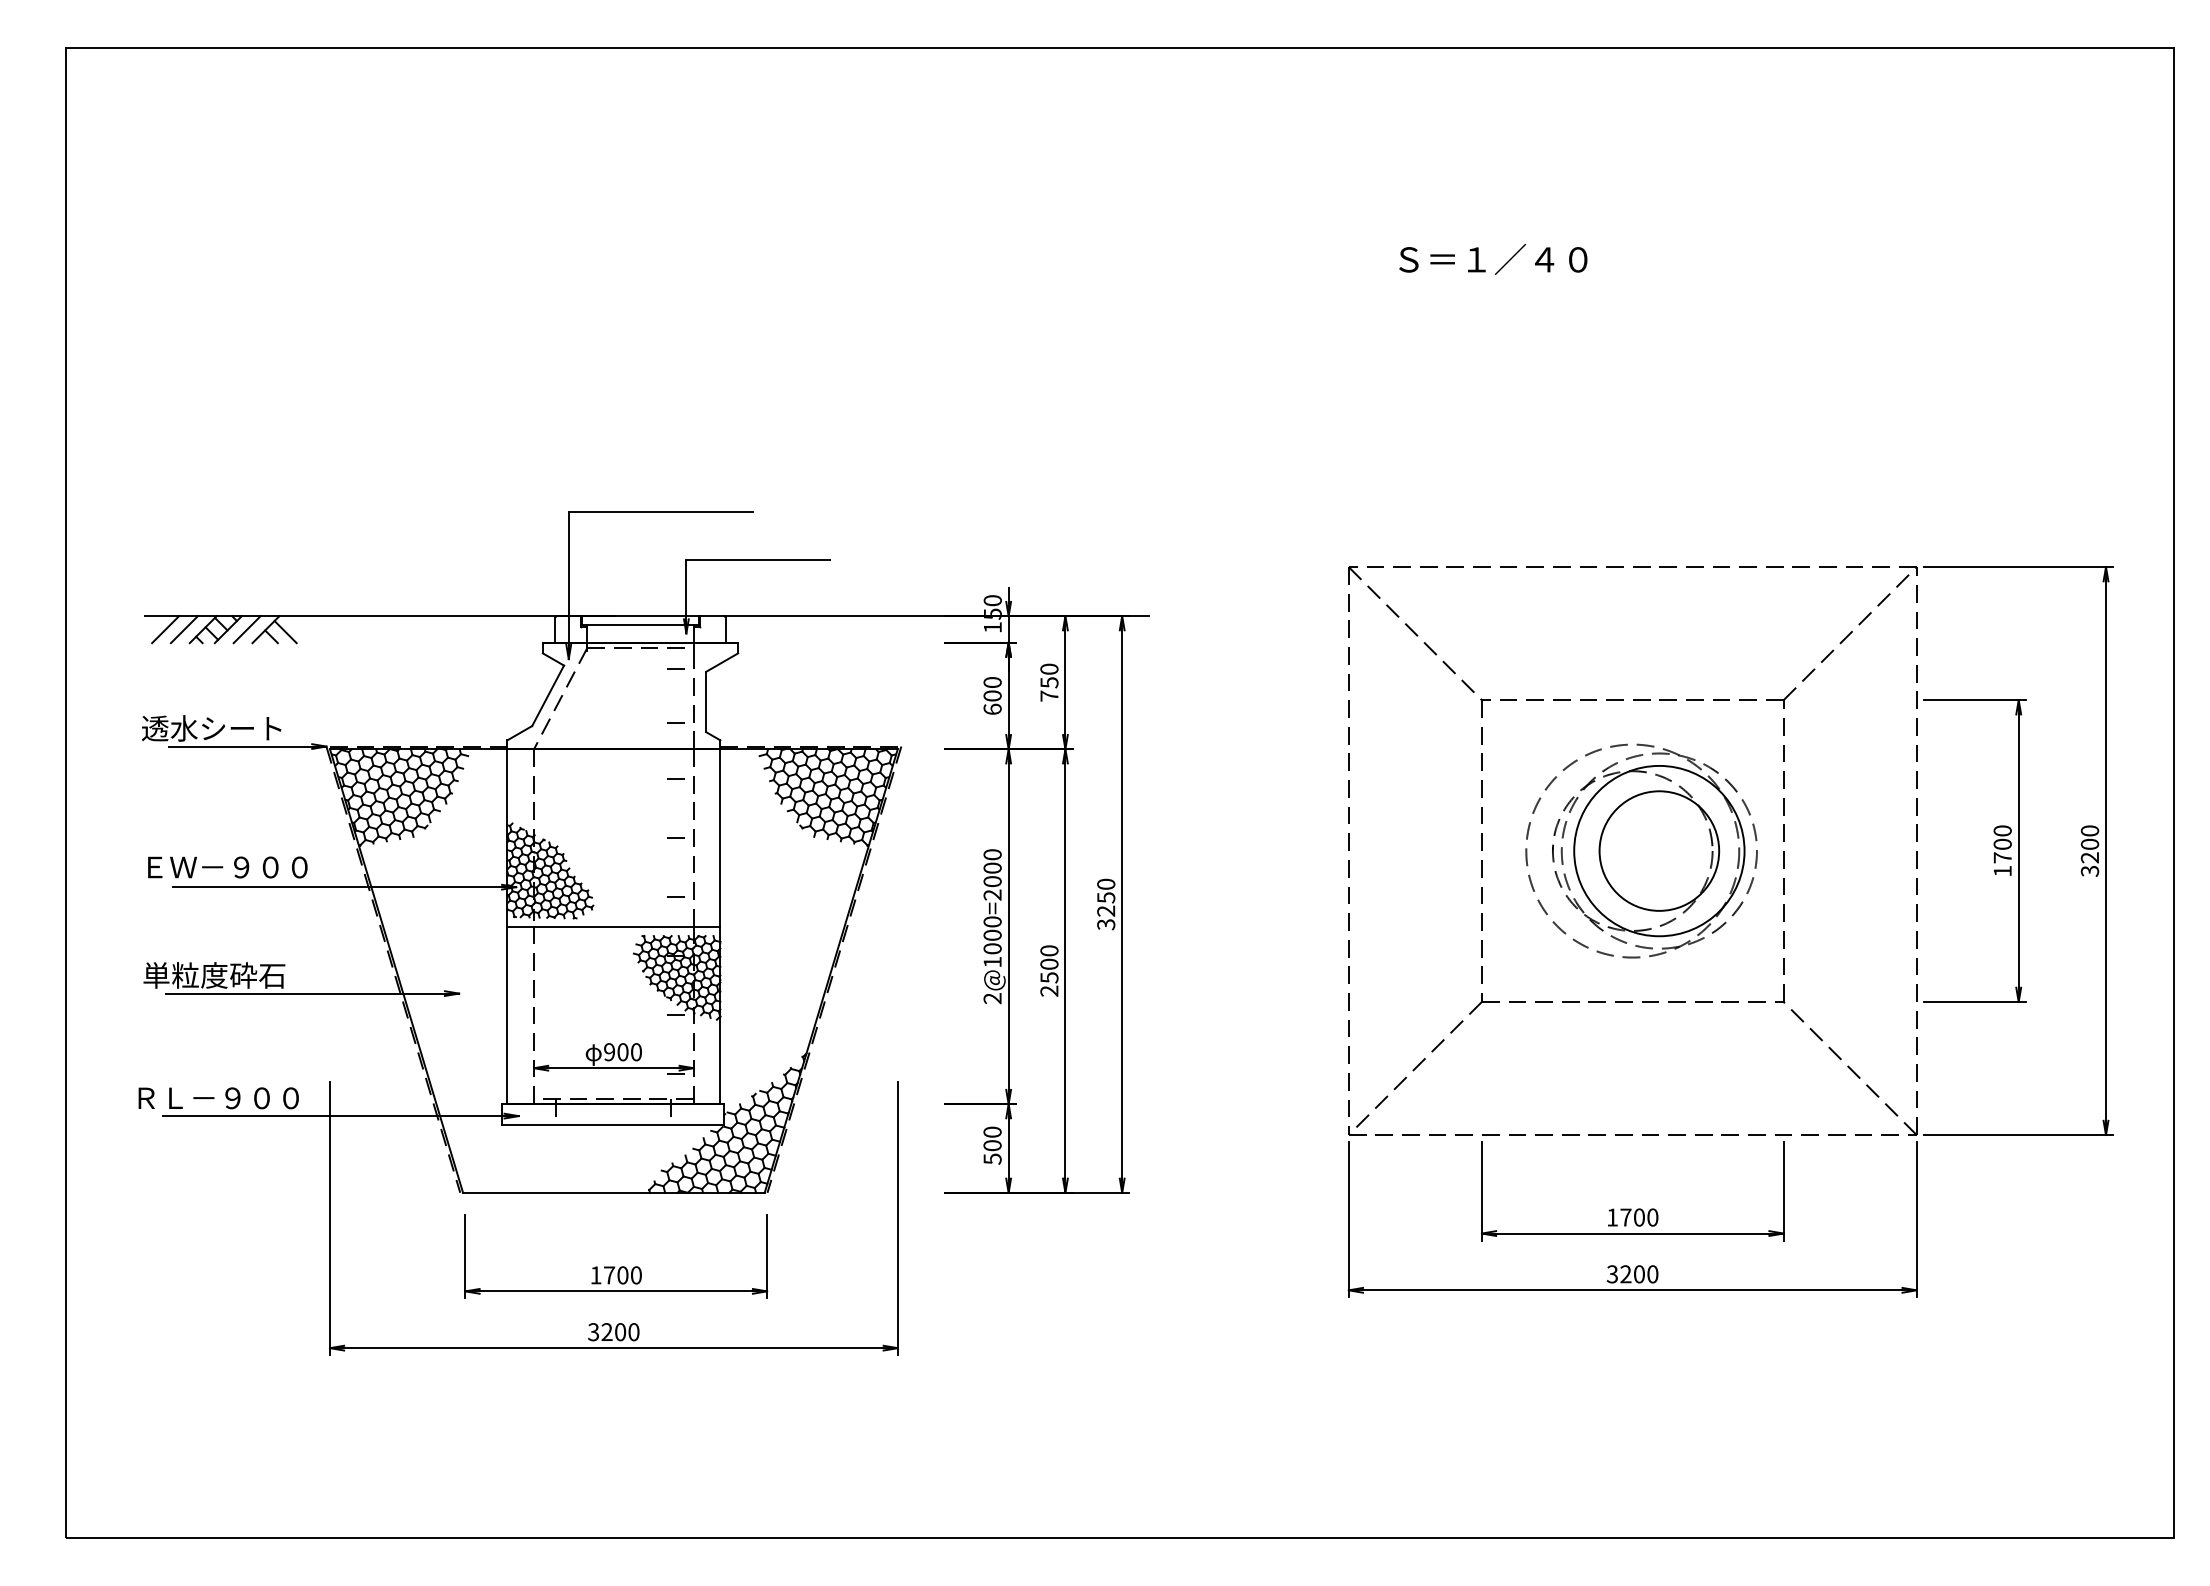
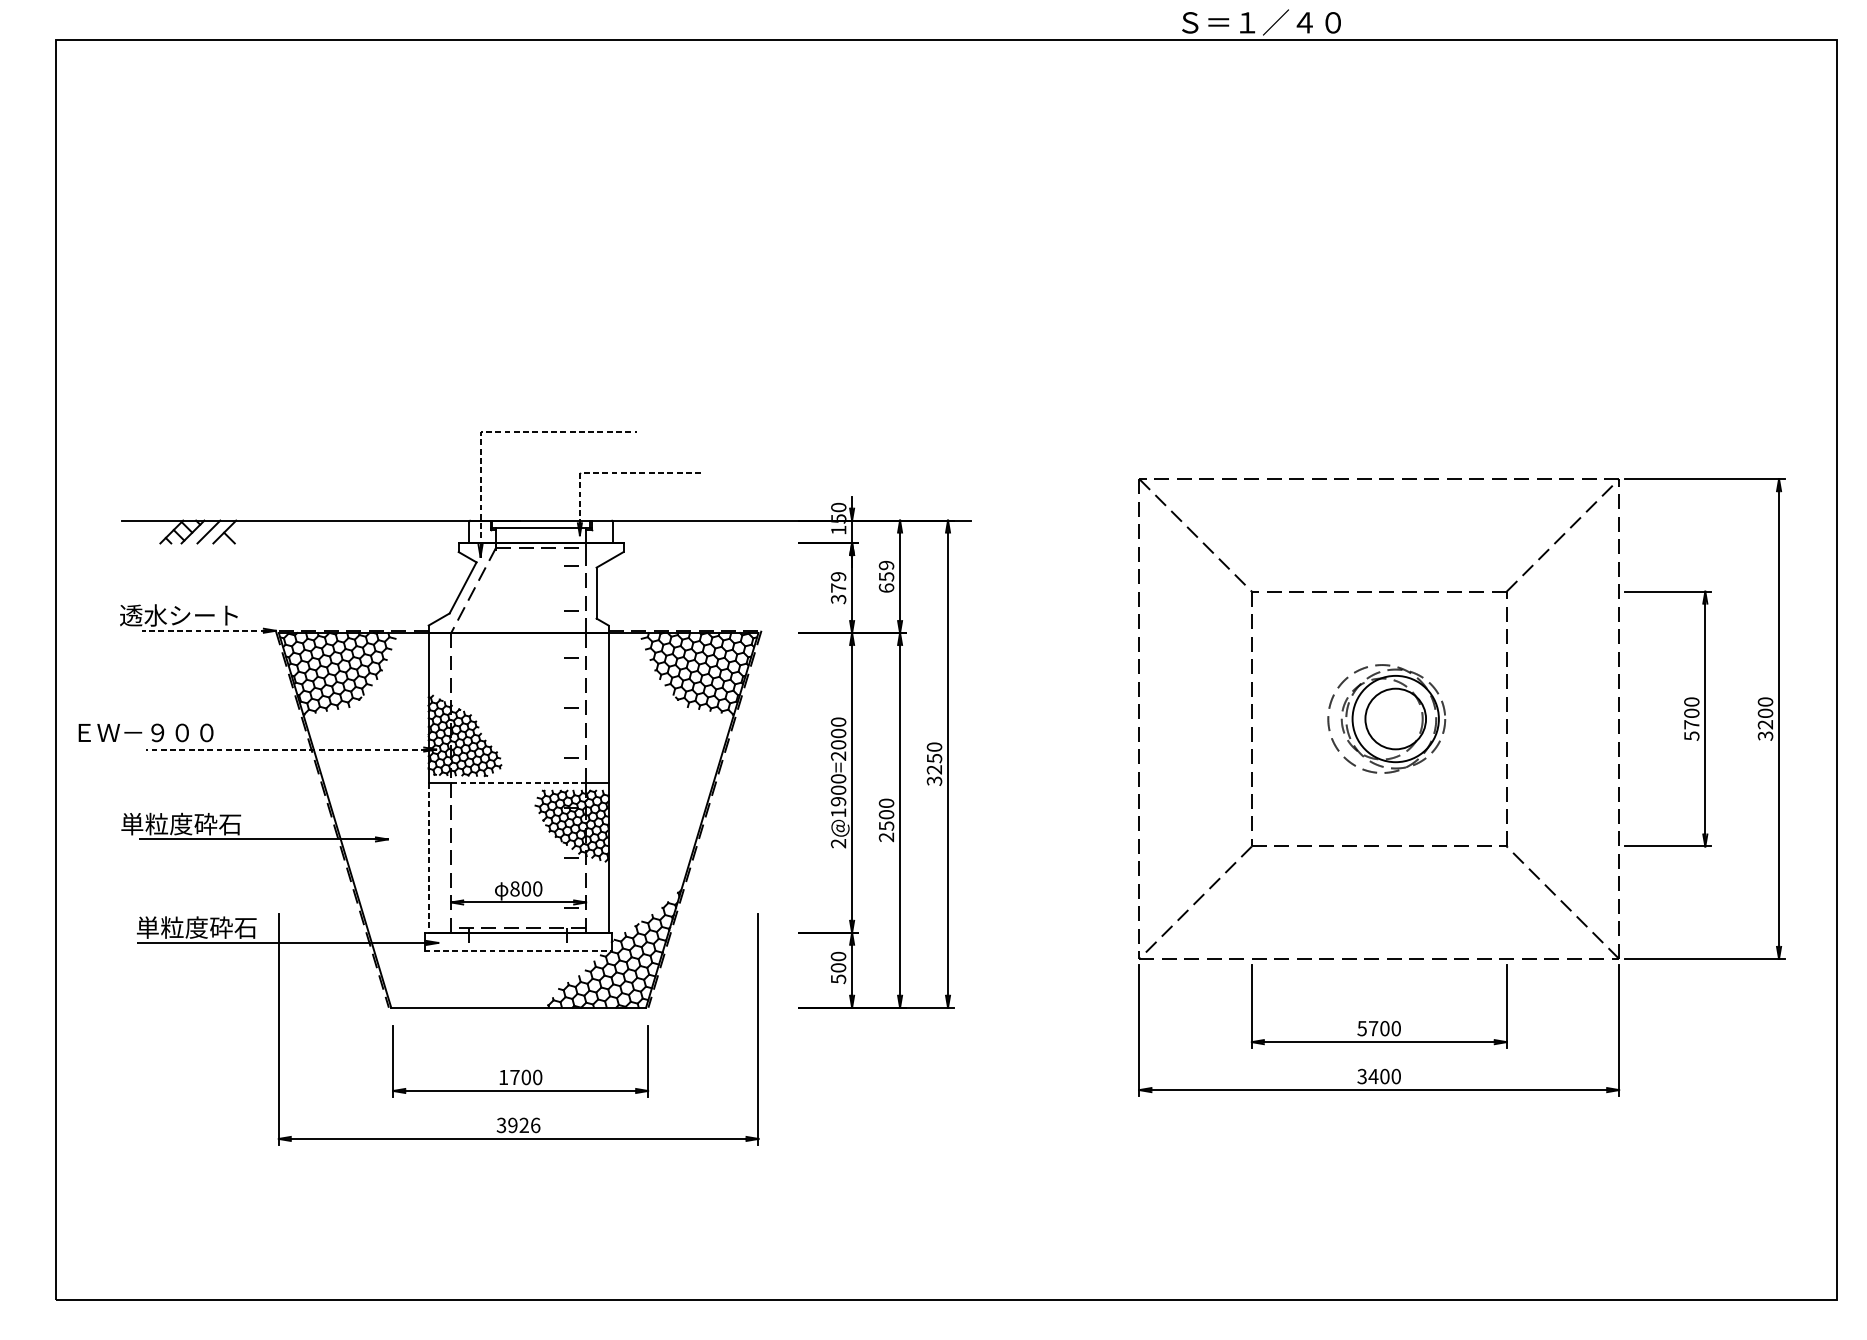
text: (1493, 259) -> (1261, 22), moved
line: (586, 511) -> (495, 432), solid -> dashed
line: (722, 560) -> (610, 473), solid -> dashed
line: (165, 629) -> (139, 531), removed
line: (183, 629) -> (155, 531), removed
line: (285, 632) -> (241, 534), removed
text: (1049, 682) -> (886, 576), 750 -> 659
text: (992, 696) -> (838, 588), 600 -> 379
line: (247, 746) -> (209, 630), solid -> dashed
part: (1641, 850) -> (1386, 718), size x0.6
text: (227, 867) -> (145, 732), moved
text: (2002, 871) -> (1691, 736), 1700 -> 5700
line: (343, 887) -> (290, 749), solid -> dashed
line: (613, 926) -> (518, 782), solid -> dashed
text: (992, 948) -> (838, 801), 2@1000=2000 -> 2@1900=2000
line: (507, 1015) -> (428, 857), solid -> dashed
text: (609, 1052) -> (514, 889), 900 -> 800
text: (220, 1097) -> (186, 927), ＲＬ－９００ -> 単粒度砕石
line: (613, 1125) -> (518, 950), solid -> dashed
text: (1611, 1217) -> (1361, 1028), 1700 -> 5700
text: (1625, 1274) -> (1373, 1076), 3200 -> 3400
text: (620, 1332) -> (524, 1125), 3200 -> 3926

